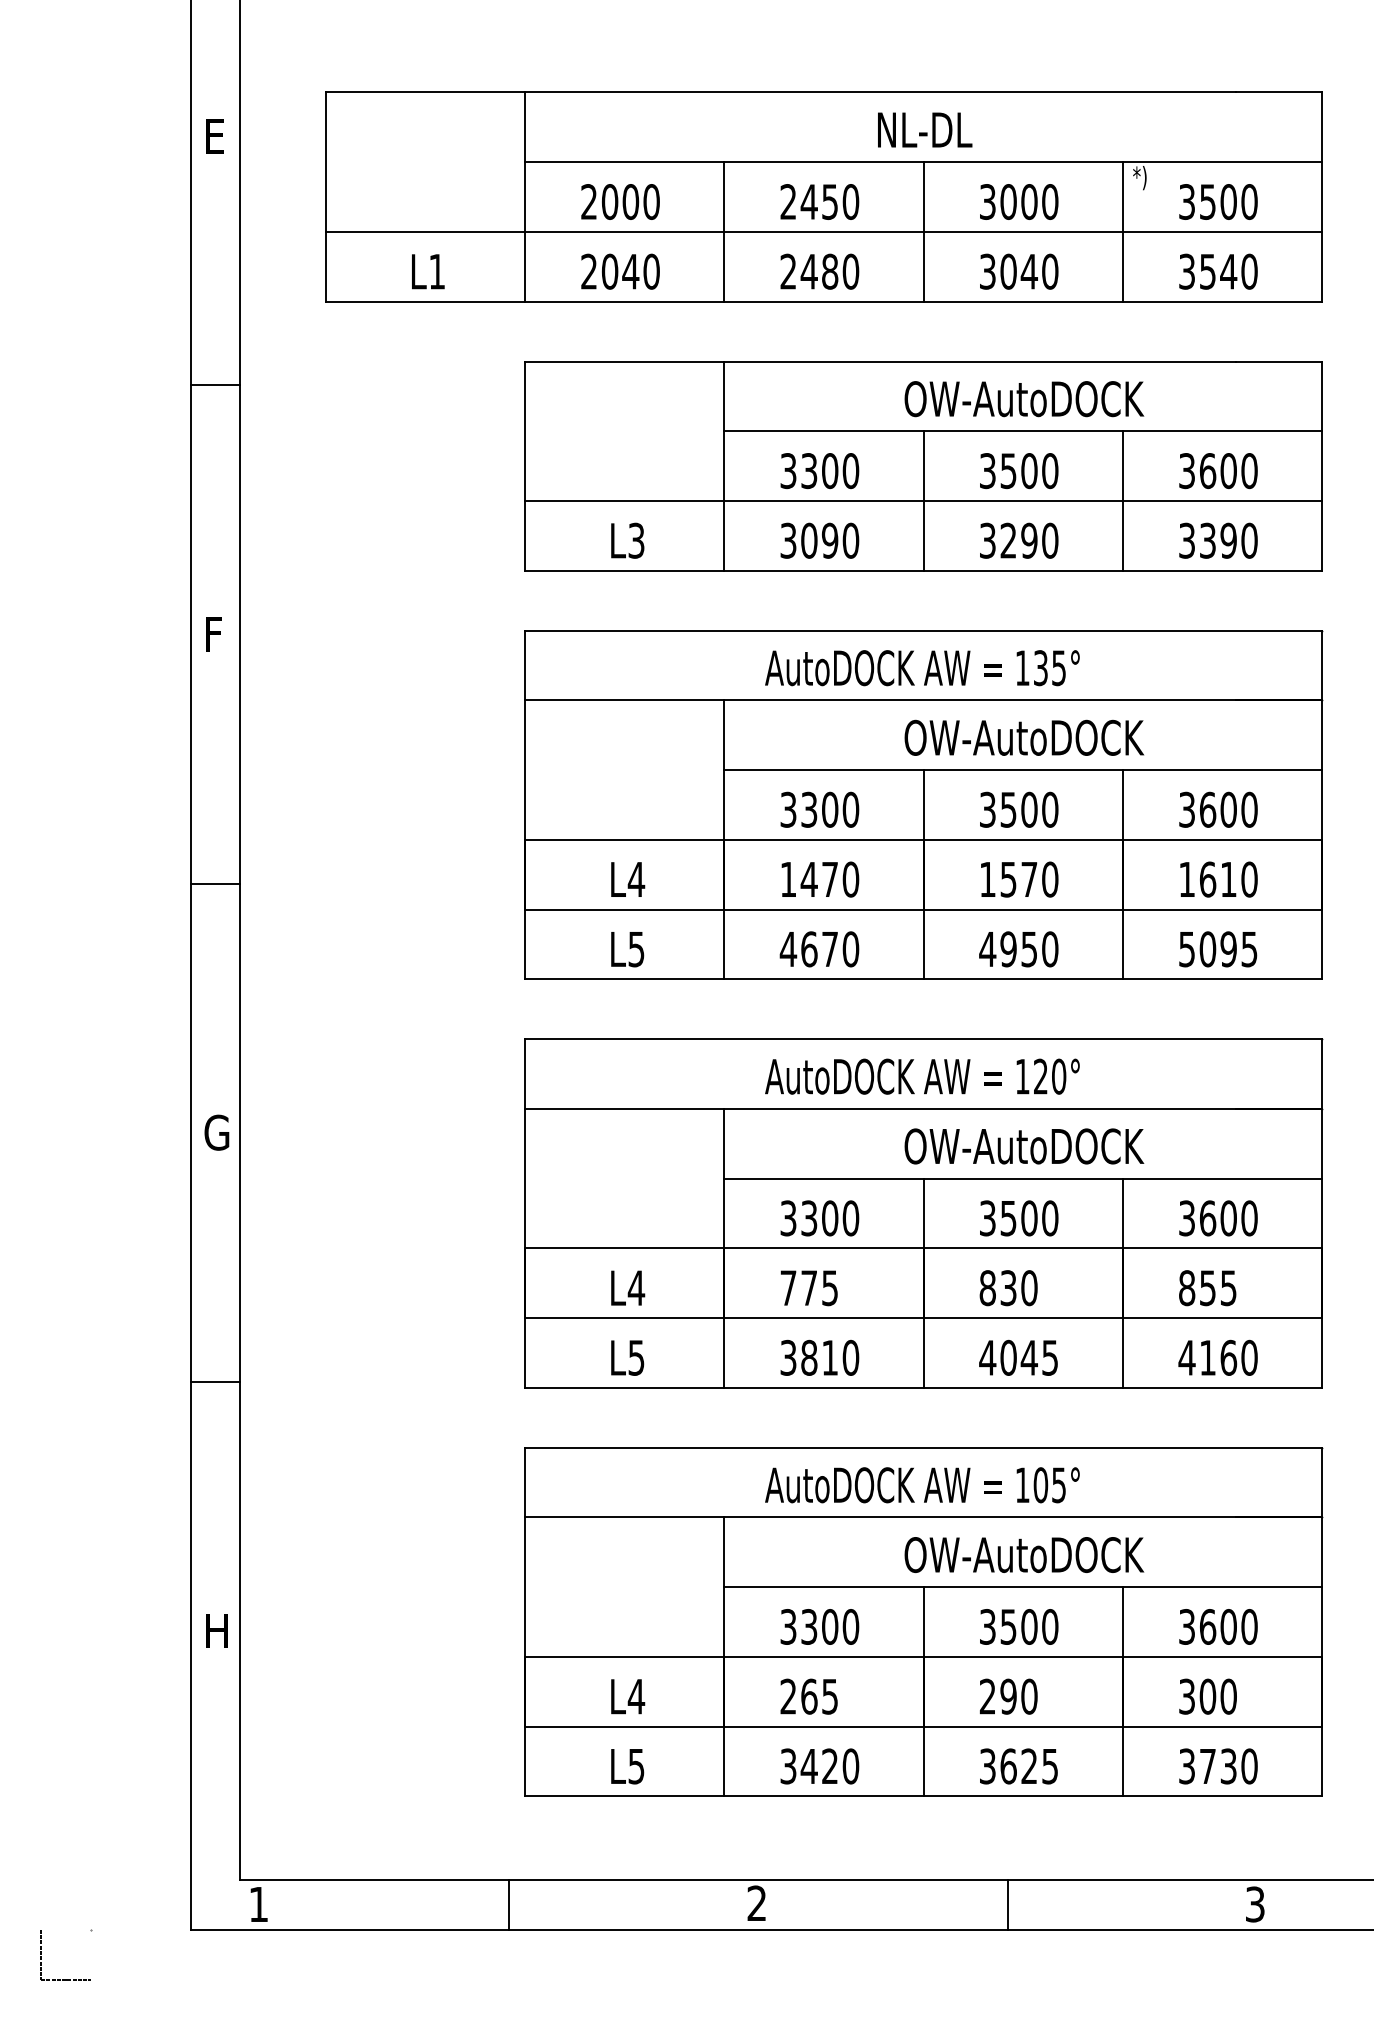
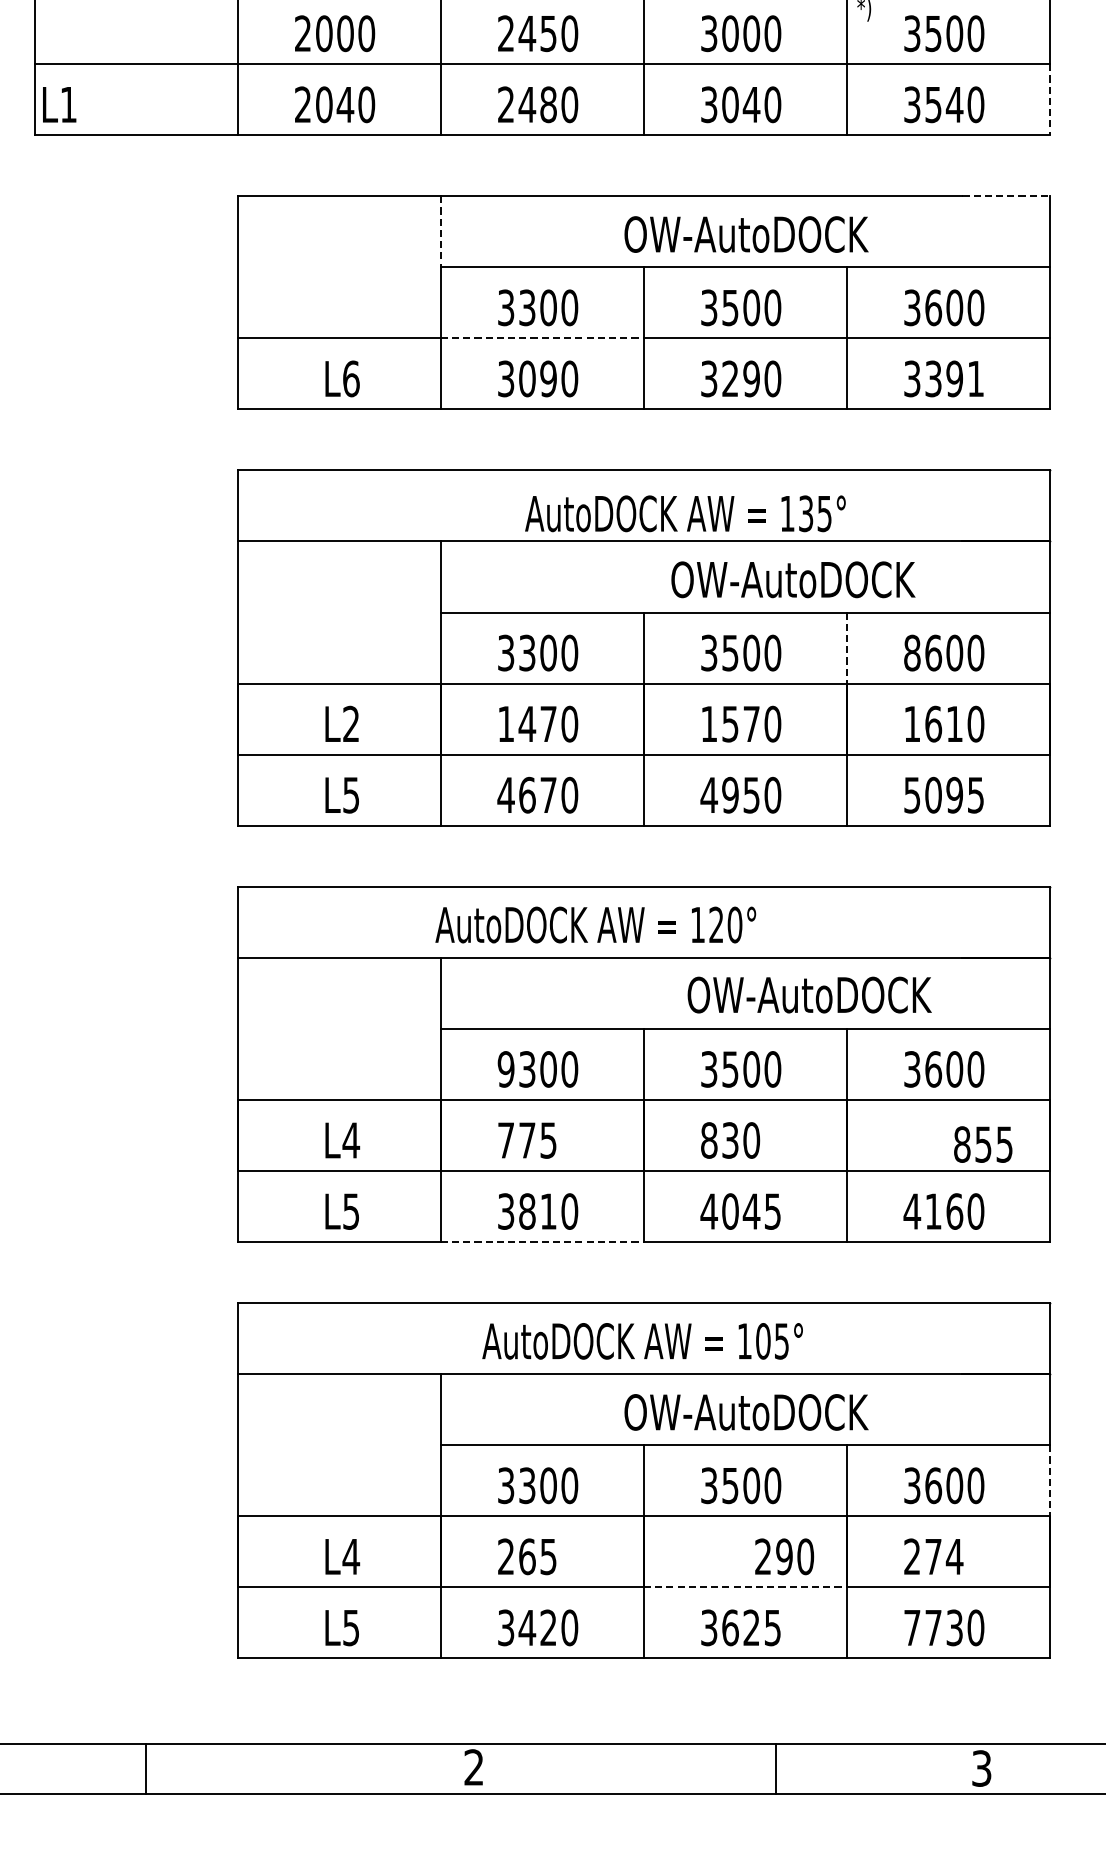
line: (1322, 266) -> (1050, 99), solid -> dashed
text: (428, 271) -> (59, 104), moved
line: (1279, 361) -> (1006, 196), solid -> dashed
line: (724, 396) -> (440, 231), solid -> dashed
line: (824, 501) -> (542, 338), solid -> dashed
text: (636, 540) -> (351, 378), L3 -> L6
text: (1249, 540) -> (975, 378), 3390 -> 3391
text: (922, 668) -> (685, 514), moved
text: (1024, 737) -> (793, 579), moved
line: (1122, 804) -> (846, 647), solid -> dashed
text: (1187, 809) -> (912, 652), 3600 -> 8600
text: (636, 878) -> (351, 723), L4 -> L2
text: (922, 1076) -> (595, 924), moved
text: (1024, 1146) -> (809, 995), moved
text: (788, 1218) -> (506, 1069), 3300 -> 9300
text: (1207, 1288) -> (983, 1144), moved
line: (824, 1387) -> (542, 1241), solid -> dashed
line: (1322, 1622) -> (1050, 1481), solid -> dashed
text: (1008, 1696) -> (784, 1556), moved
text: (1208, 1696) -> (934, 1556), 300 -> 274
line: (1023, 1726) -> (745, 1587), solid -> dashed
text: (1186, 1766) -> (911, 1627), 3730 -> 7730
line: (509, 1904) -> (146, 1768), moved
line: (1007, 1904) -> (776, 1768), moved

